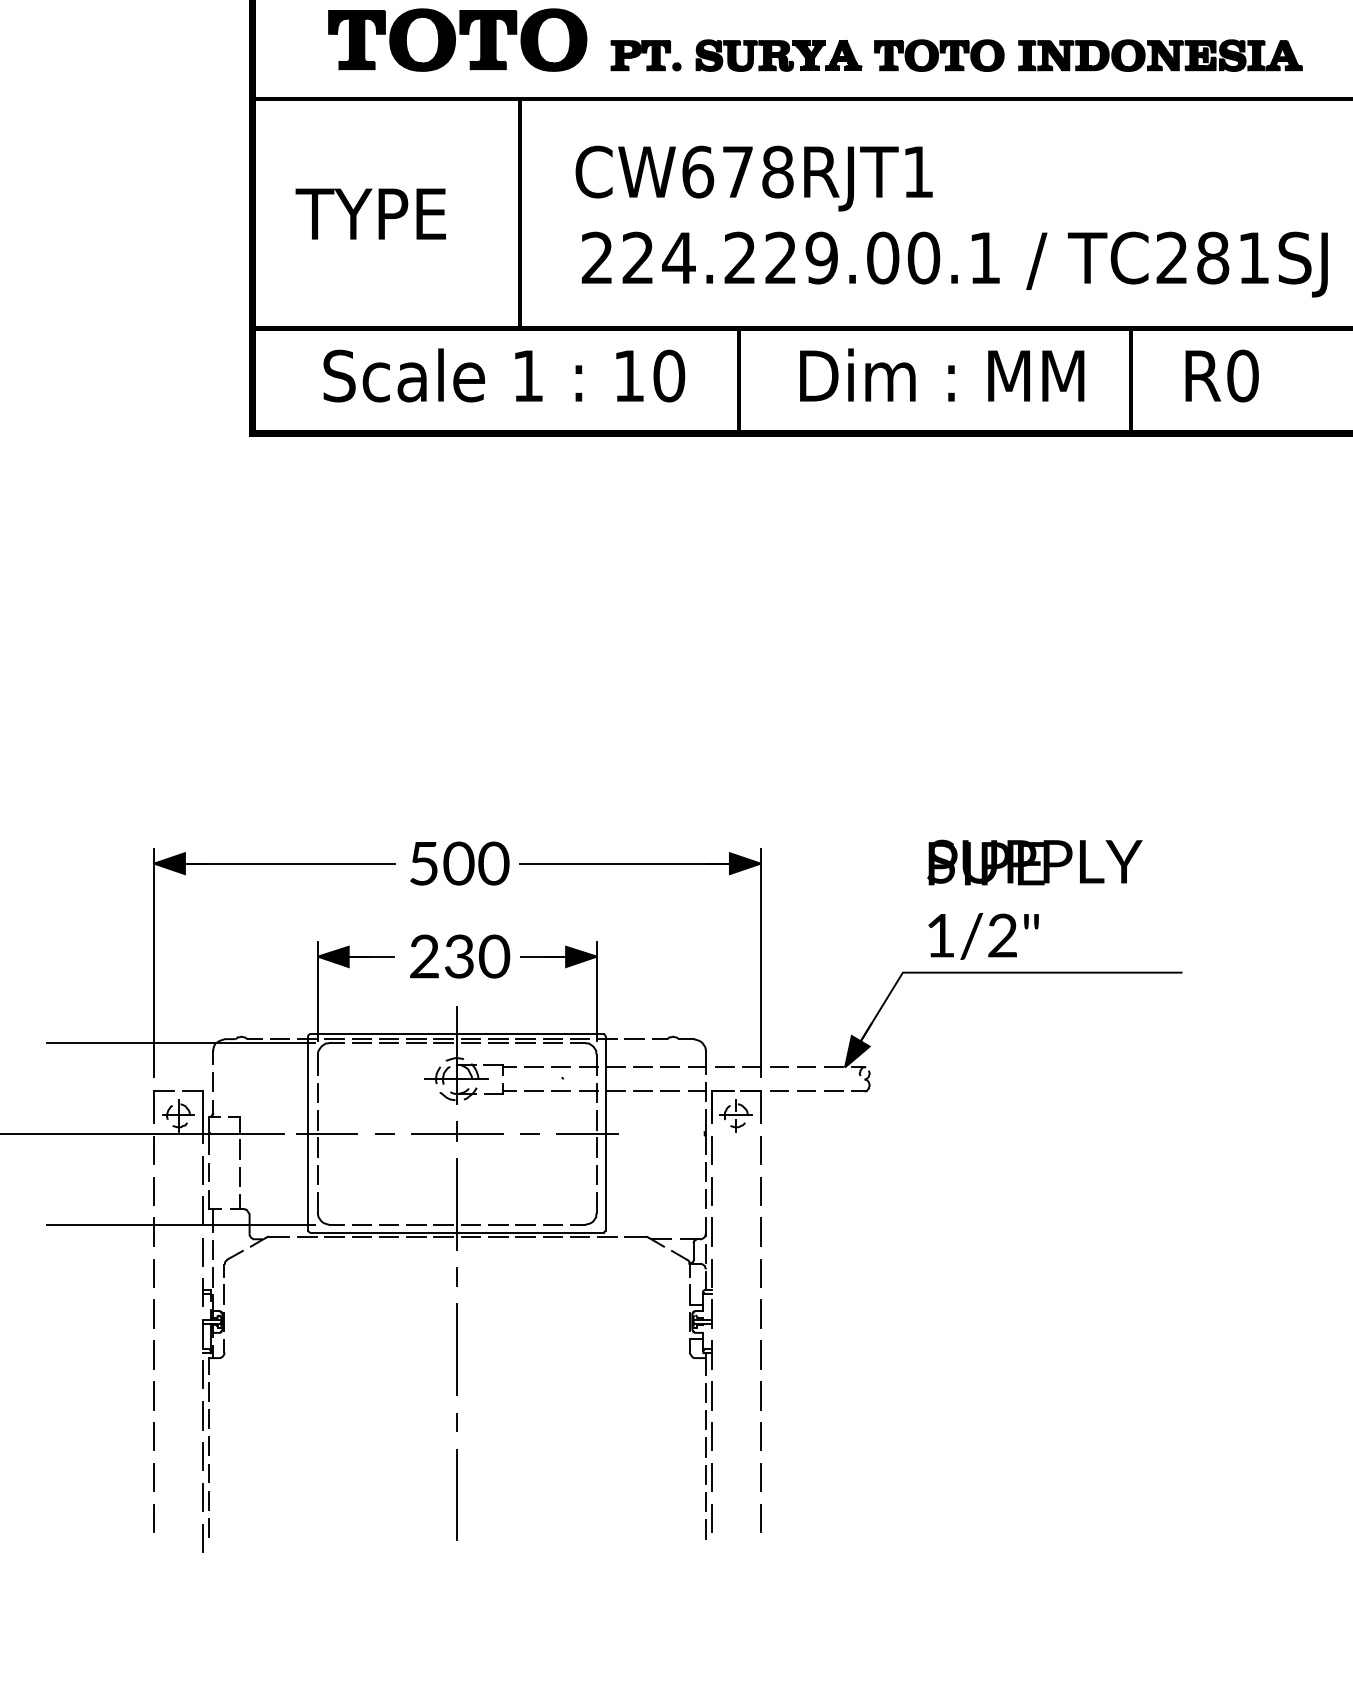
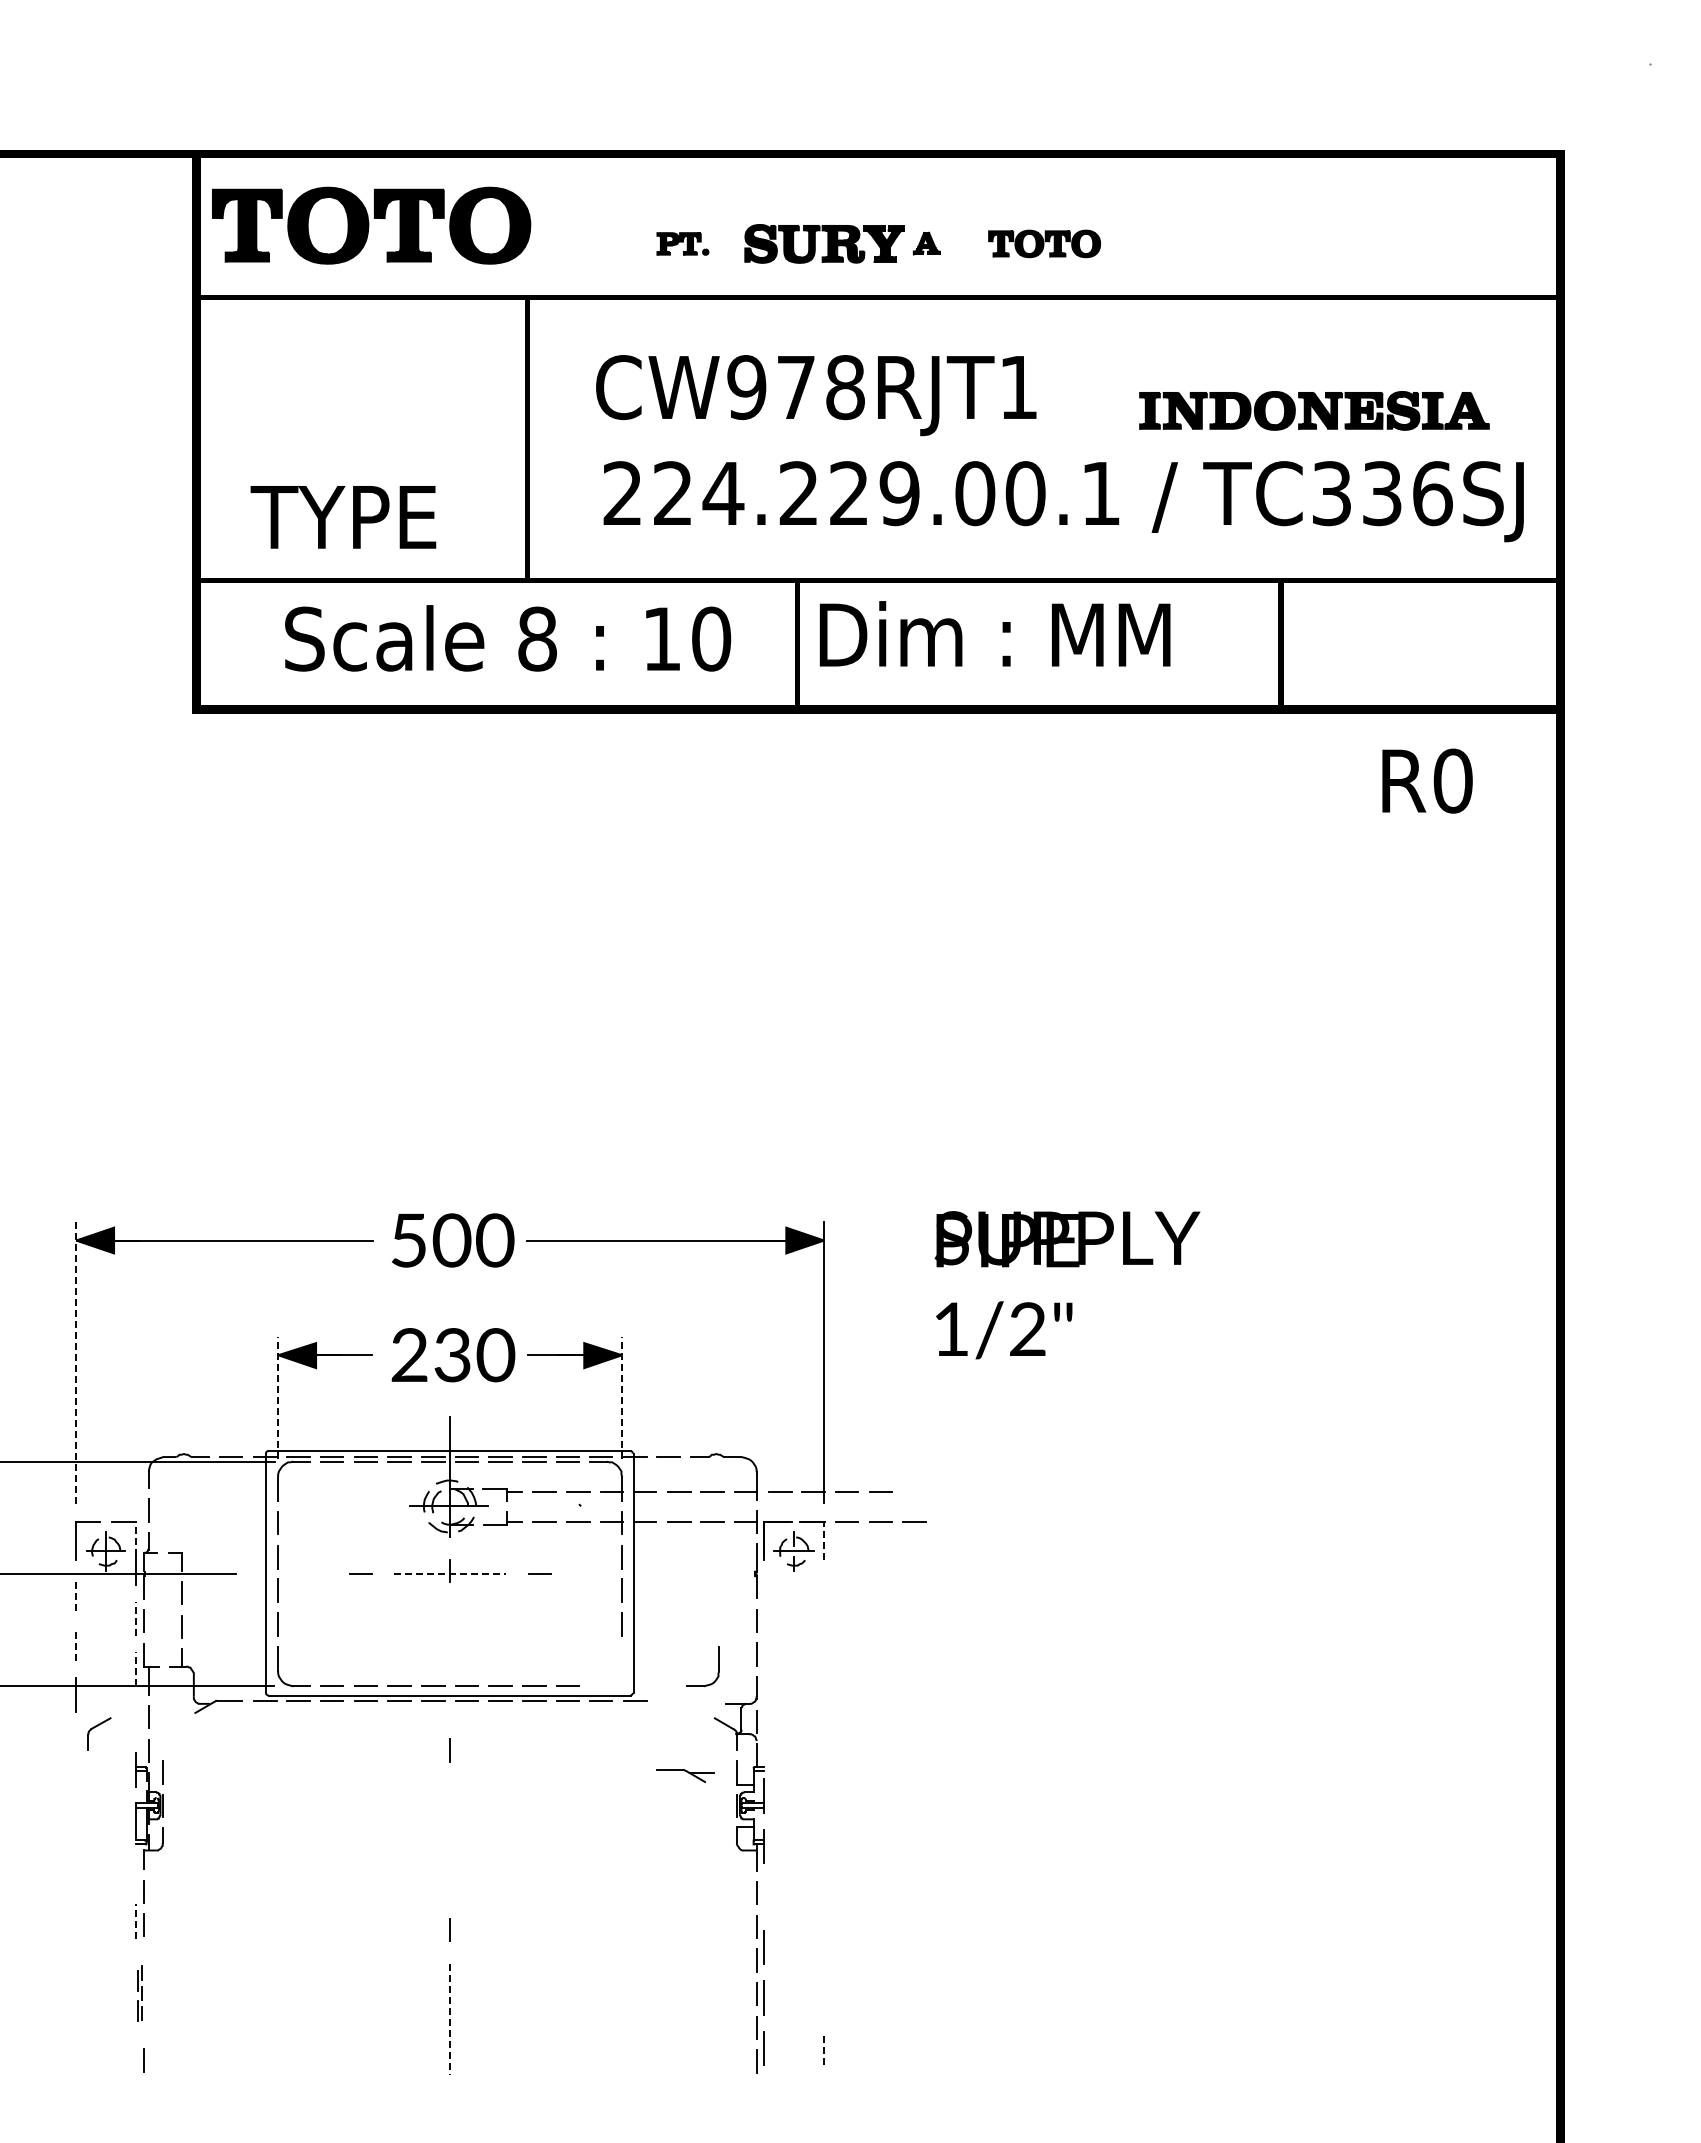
part: (457, 39) -> (371, 225), moved
part: (645, 55) -> (682, 243), size x0.6
part: (843, 55) -> (926, 243), size x0.6
part: (939, 55) -> (1044, 243), size x0.7
part: (1160, 55) -> (1314, 410), moved
text: (697, 172) -> (746, 387), CW678RJT1 -> CW978RJT1
text: (370, 214) -> (343, 517), moved
text: (1213, 258) -> (1382, 493), TC281SJ -> TC336SJ
text: (941, 374) -> (994, 633), moved
text: (528, 375) -> (537, 638), 1 -> 8
text: (1222, 375) -> (1427, 780), moved
text: (1034, 900) -> (1067, 1285), moved
line: (154, 963) -> (76, 1363), solid -> dashed
part: (1003, 973) -> (1123, 1375), removed
line: (318, 990) -> (278, 1397), solid -> dashed
line: (597, 990) -> (622, 1397), solid -> dashed
line: (203, 1105) -> (136, 1538), solid -> dashed
line: (760, 1106) -> (824, 1540), solid -> dashed
line: (327, 1133) -> (289, 1573), removed
line: (457, 1133) -> (450, 1573), solid -> dashed
line: (587, 1133) -> (610, 1573), removed
line: (154, 1150) -> (76, 1594), solid -> dashed
line: (712, 1150) -> (764, 1594), removed
line: (760, 1150) -> (824, 1594), removed
line: (203, 1170) -> (136, 1618), solid -> dashed
line: (154, 1191) -> (76, 1644), solid -> dashed
line: (712, 1191) -> (764, 1644), removed
line: (760, 1191) -> (824, 1644), removed
line: (456, 1204) -> (449, 1660), removed
part: (596, 1208) -> (718, 1666), moved
line: (203, 1210) -> (136, 1668), solid -> dashed
line: (712, 1232) -> (764, 1695), removed
line: (760, 1232) -> (824, 1695), removed
part: (648, 1241) -> (685, 1775), moved
line: (203, 1251) -> (136, 1719), removed
part: (231, 1258) -> (96, 1727), moved
line: (154, 1273) -> (76, 1745), removed
line: (712, 1273) -> (764, 1745), removed
line: (760, 1273) -> (824, 1745), removed
line: (154, 1314) -> (76, 1796), removed
line: (760, 1314) -> (824, 1796), removed
line: (456, 1349) -> (449, 1839), removed
line: (154, 1354) -> (76, 1846), removed
line: (760, 1354) -> (823, 1846), removed
line: (203, 1374) -> (136, 1870), removed
line: (154, 1396) -> (76, 1897), removed
line: (712, 1396) -> (764, 1897), removed
line: (760, 1396) -> (824, 1897), removed
line: (203, 1414) -> (136, 1920), solid -> dashed
line: (153, 1436) -> (75, 1947), removed
line: (760, 1436) -> (824, 1947), removed
part: (205, 1474) -> (139, 1993), size x0.6
line: (154, 1477) -> (76, 1997), removed
line: (760, 1477) -> (824, 1997), removed
line: (456, 1495) -> (449, 2019), solid -> dashed
line: (154, 1518) -> (76, 2048), removed
line: (760, 1518) -> (824, 2048), solid -> dashed
line: (203, 1538) -> (136, 2072), removed

